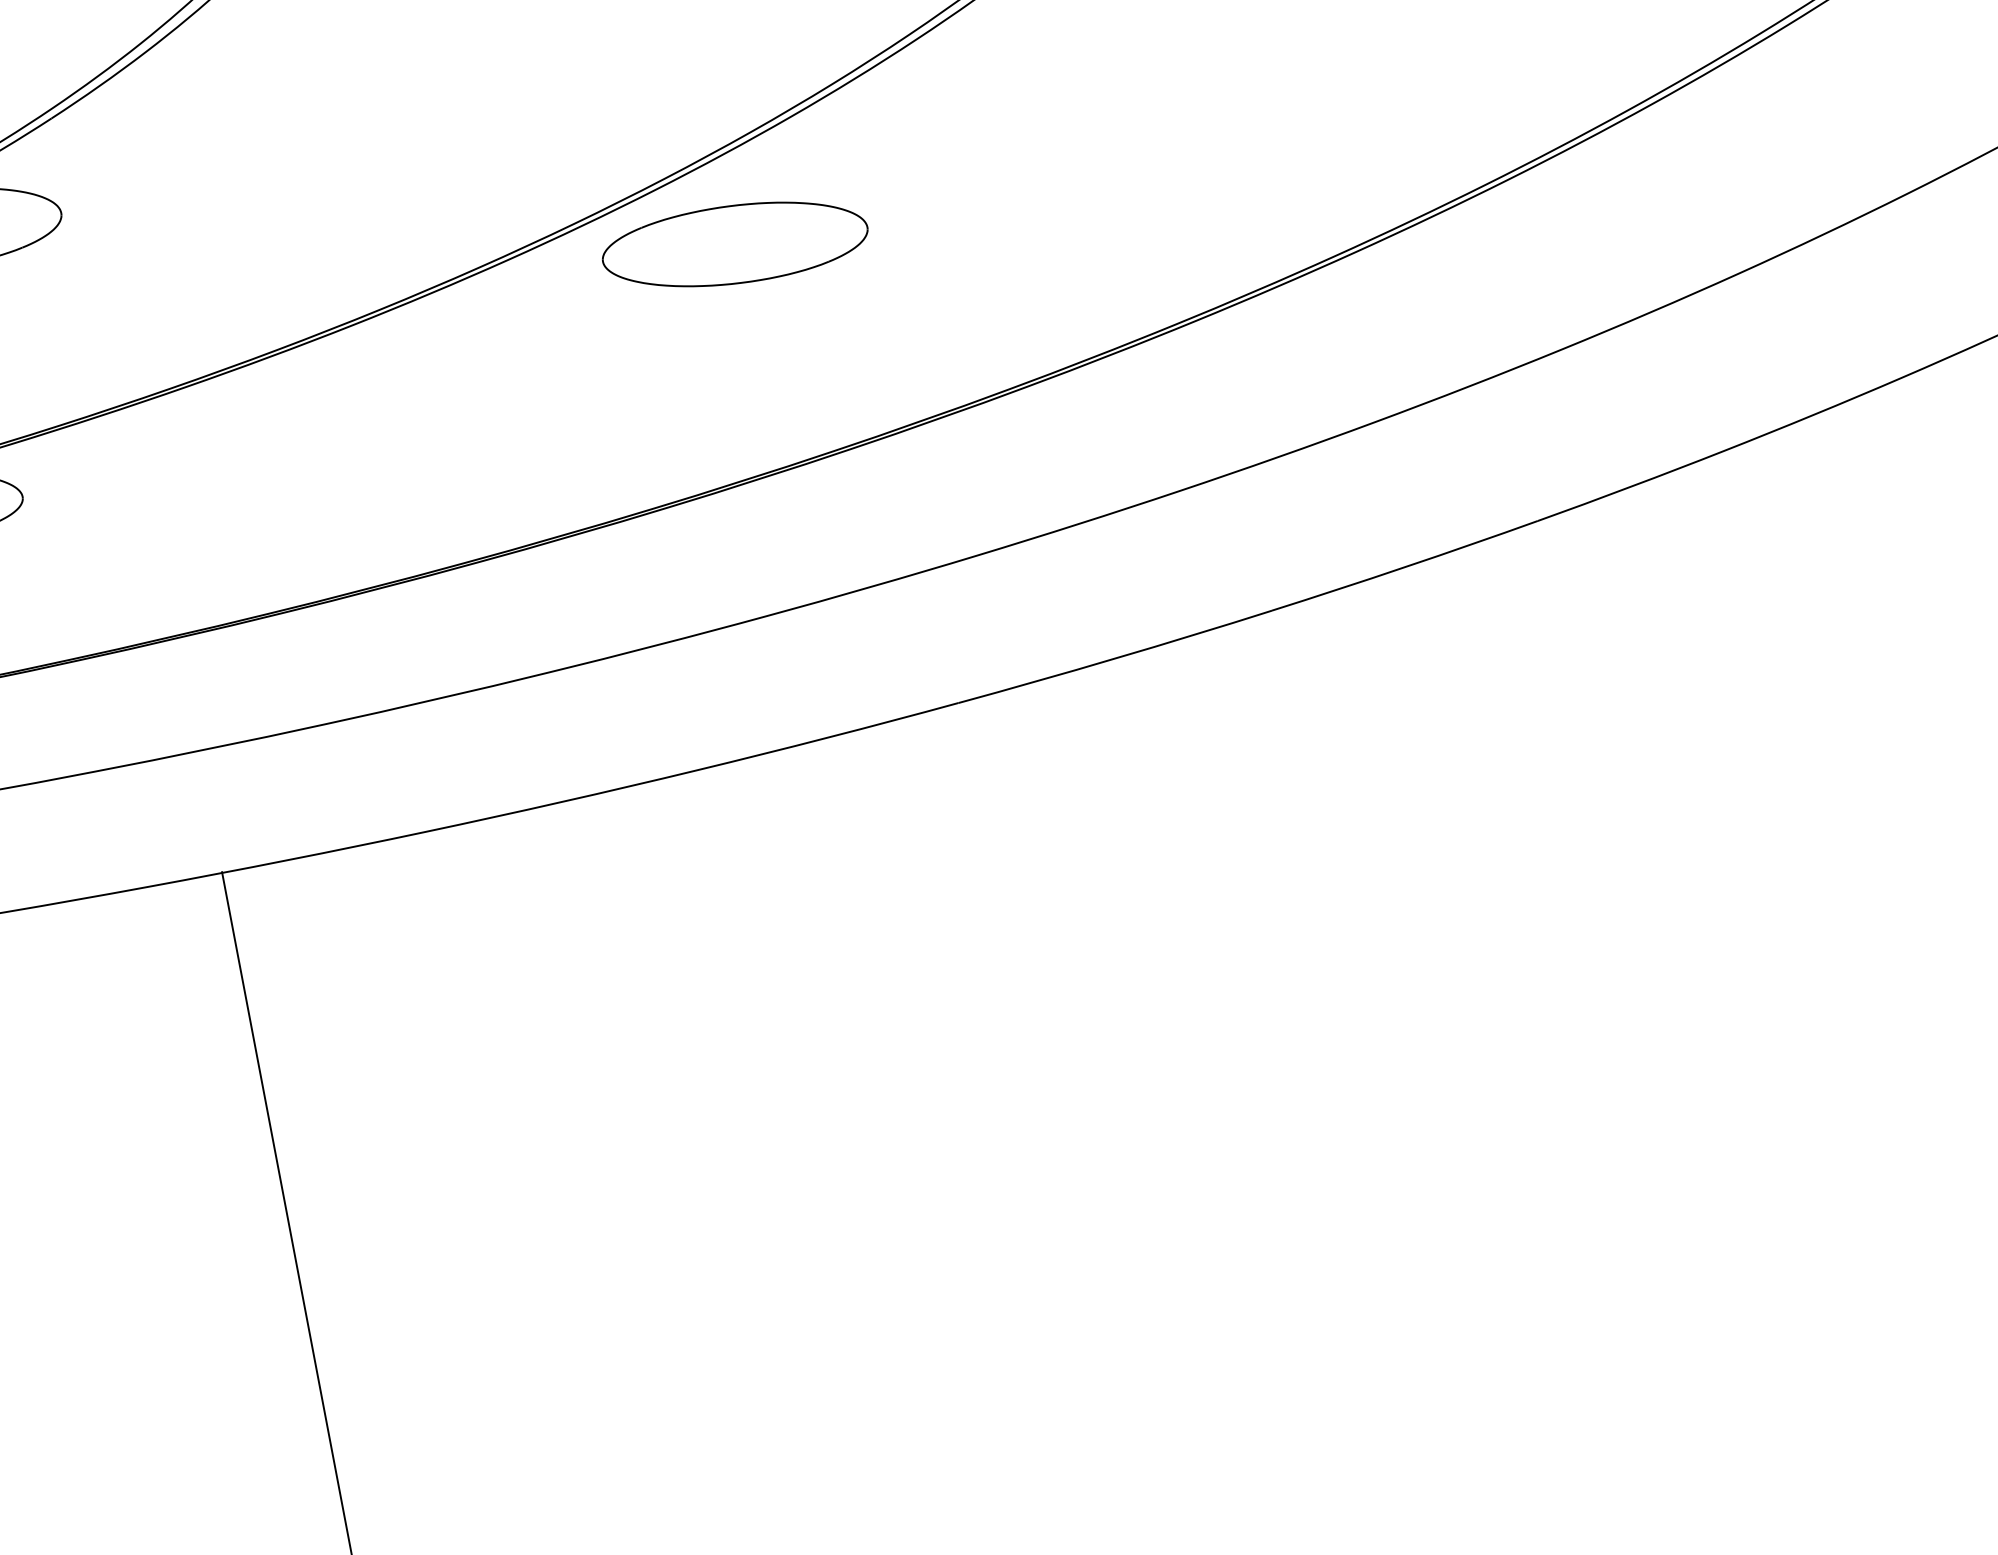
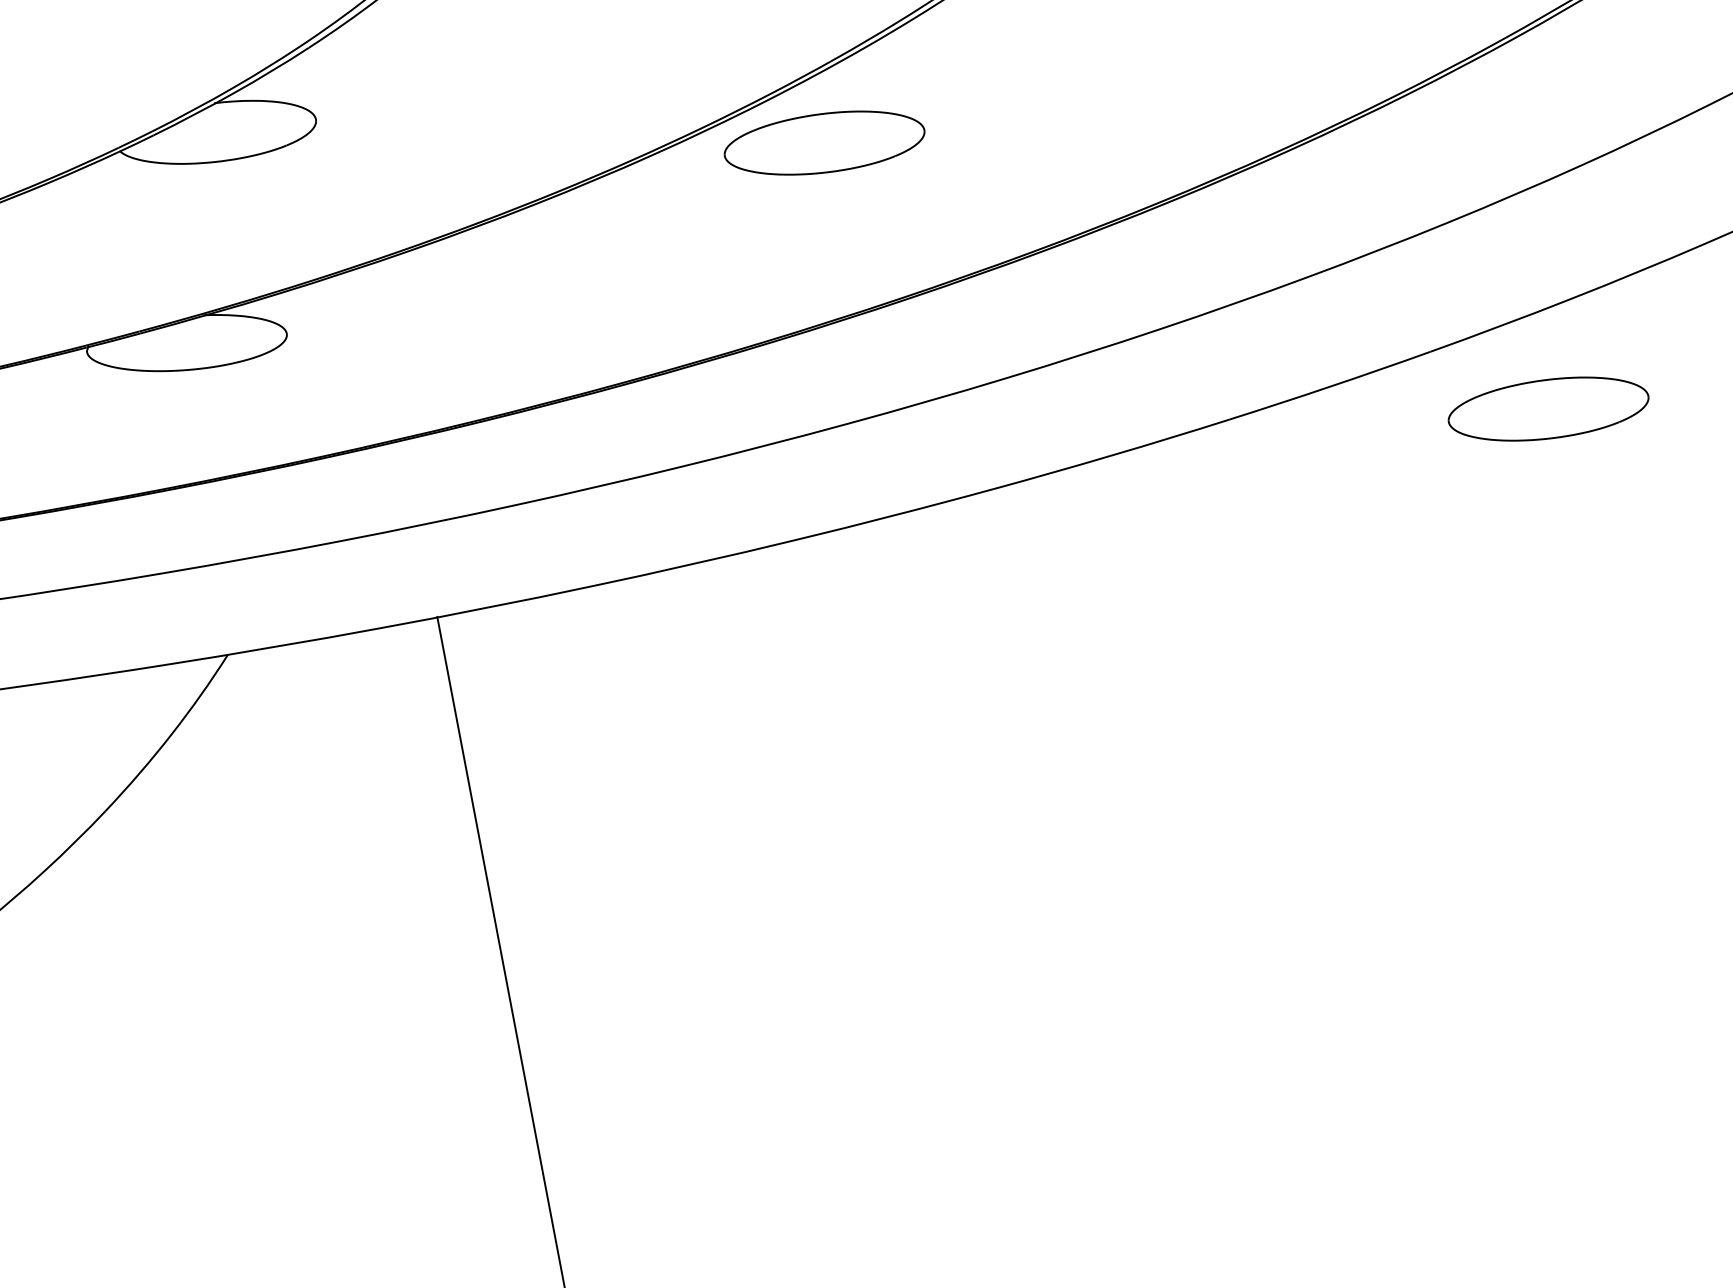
part: (1694, 596) -> (1548, 408), added

